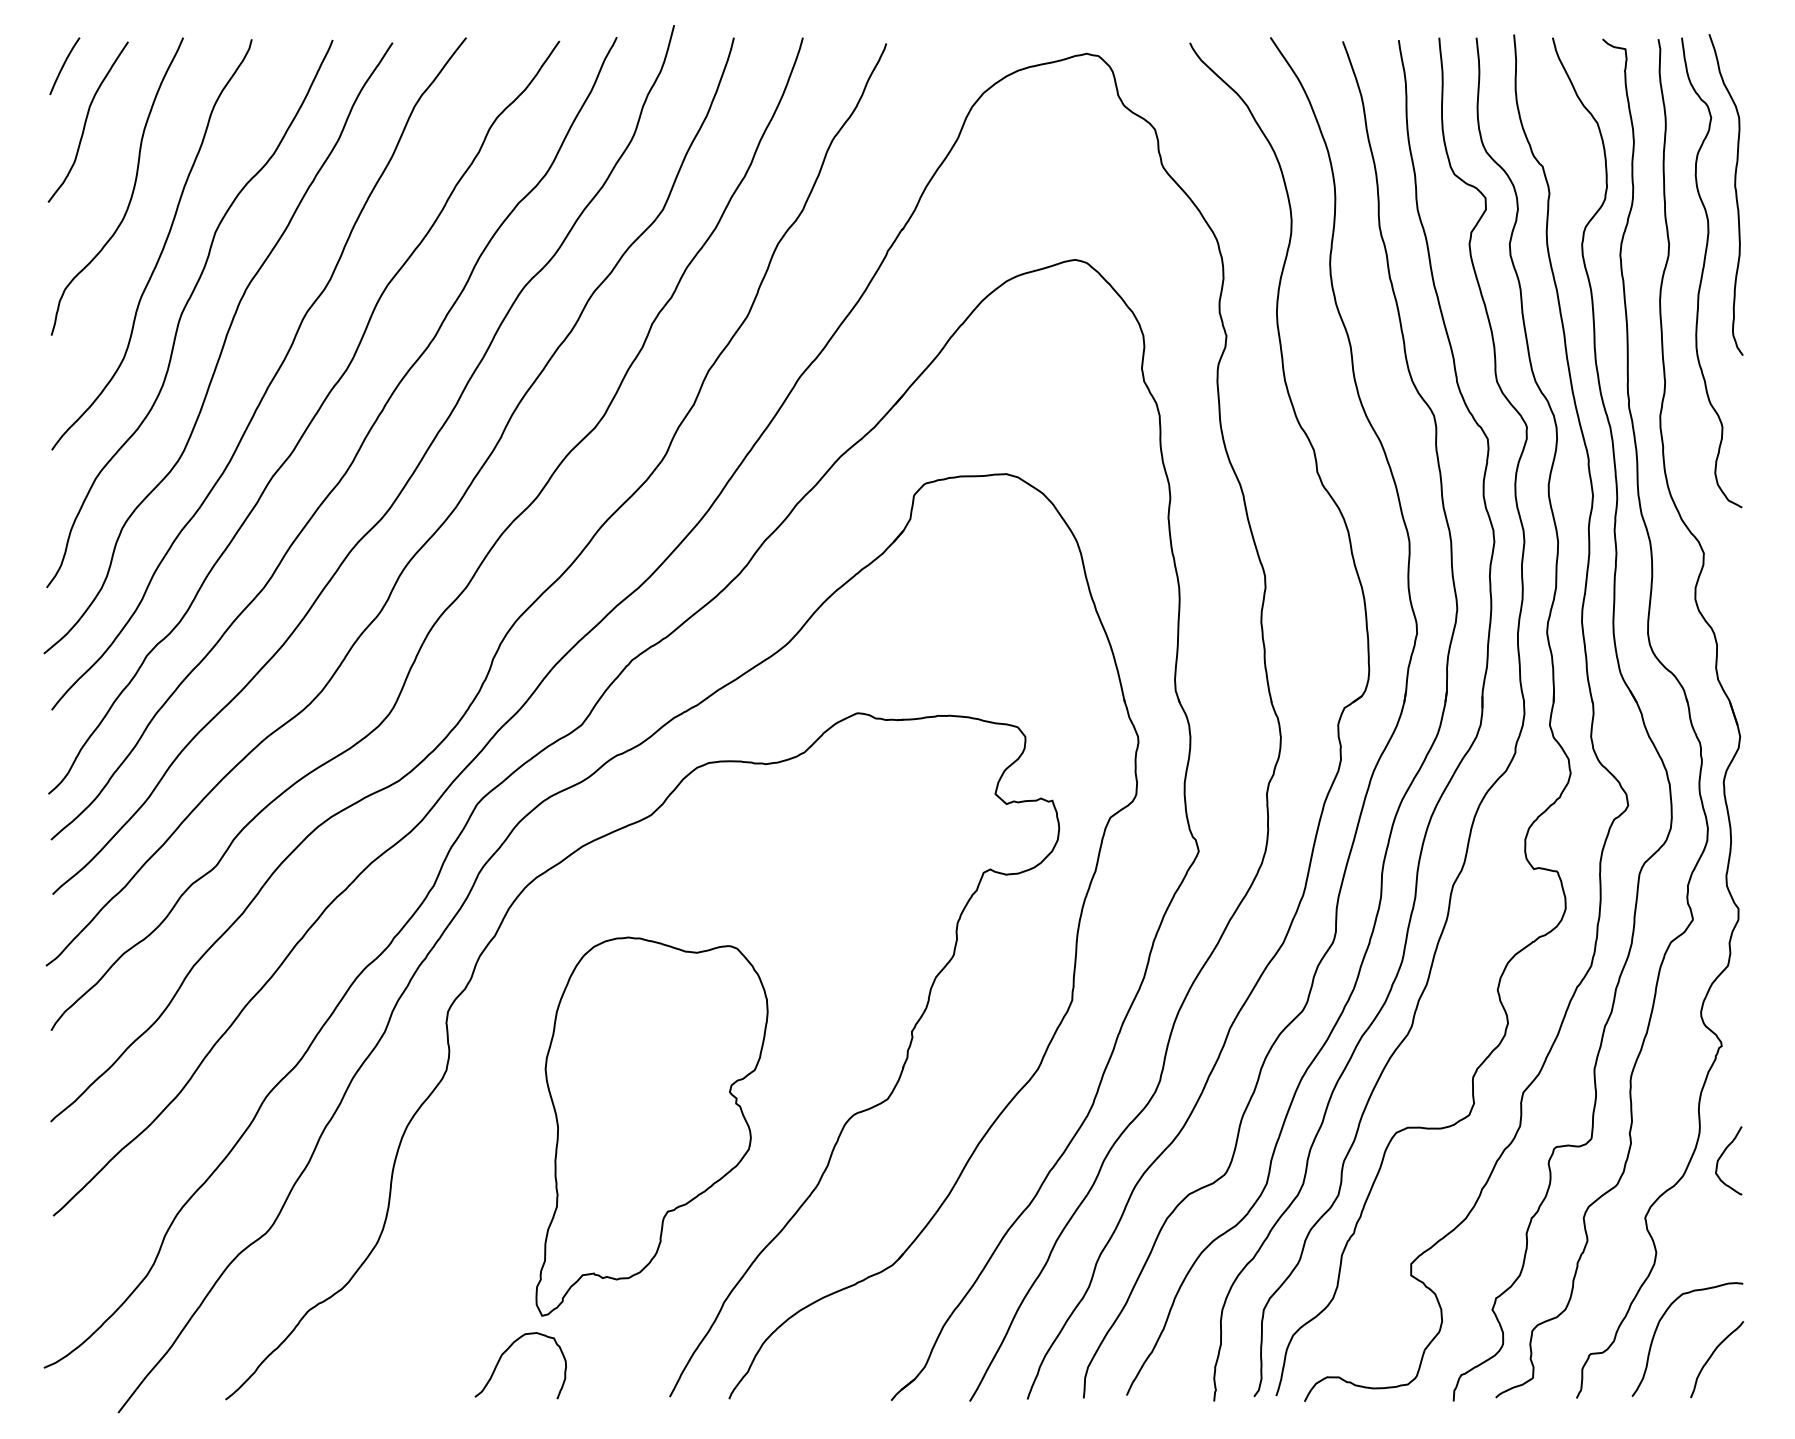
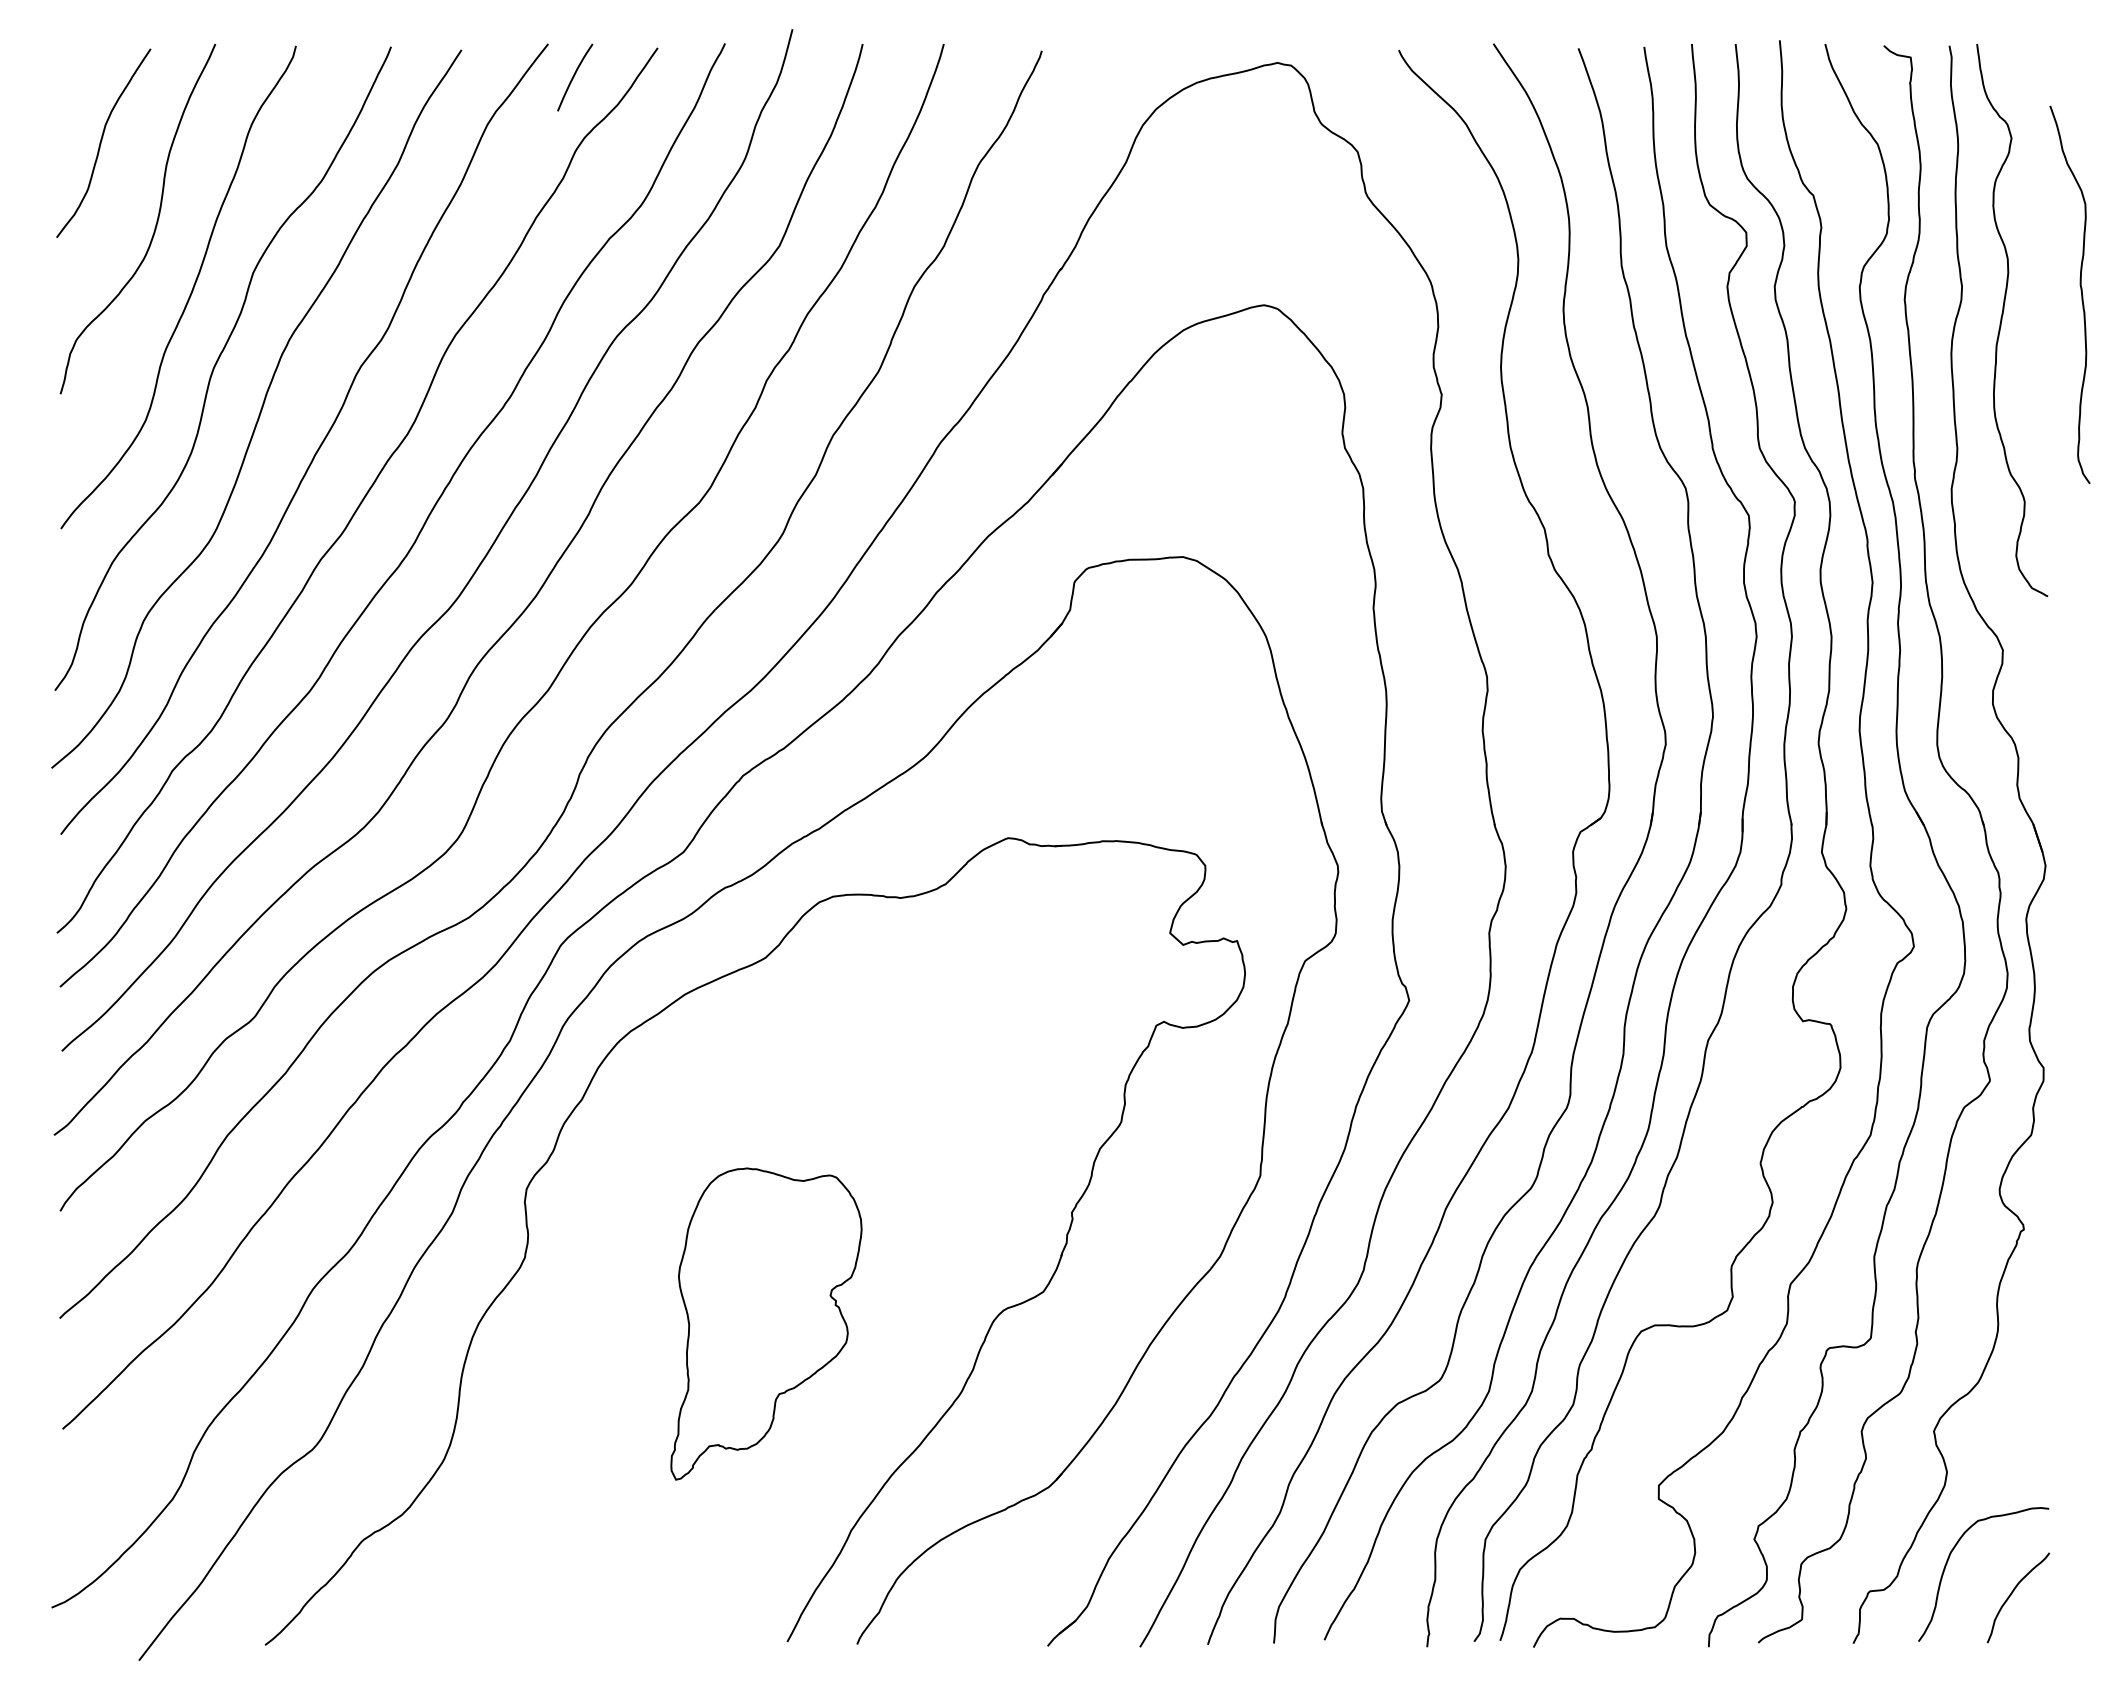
curve: (64, 66) -> (574, 77), moved
curve: (1735, 192) -> (2080, 291), moved
part: (652, 1126) -> (766, 1323), size x0.7
curve: (1722, 1155) -> (2024, 1358), removed
curve: (507, 1350) -> (596, 1587), removed

